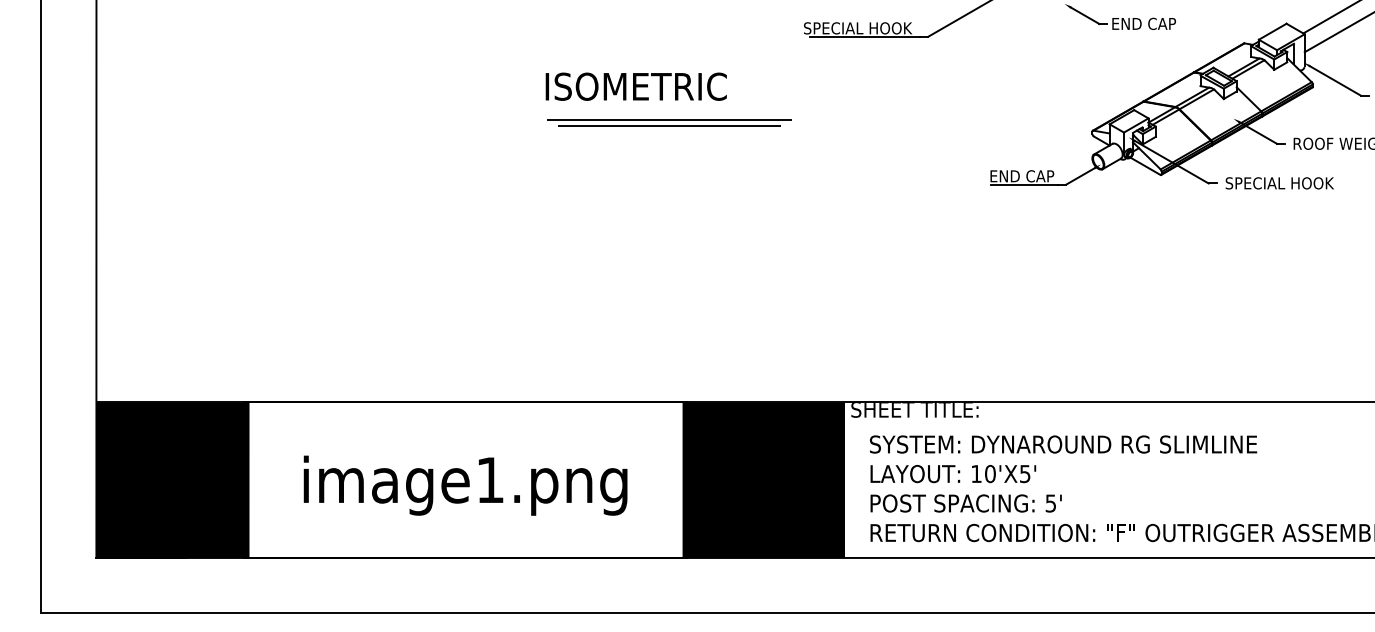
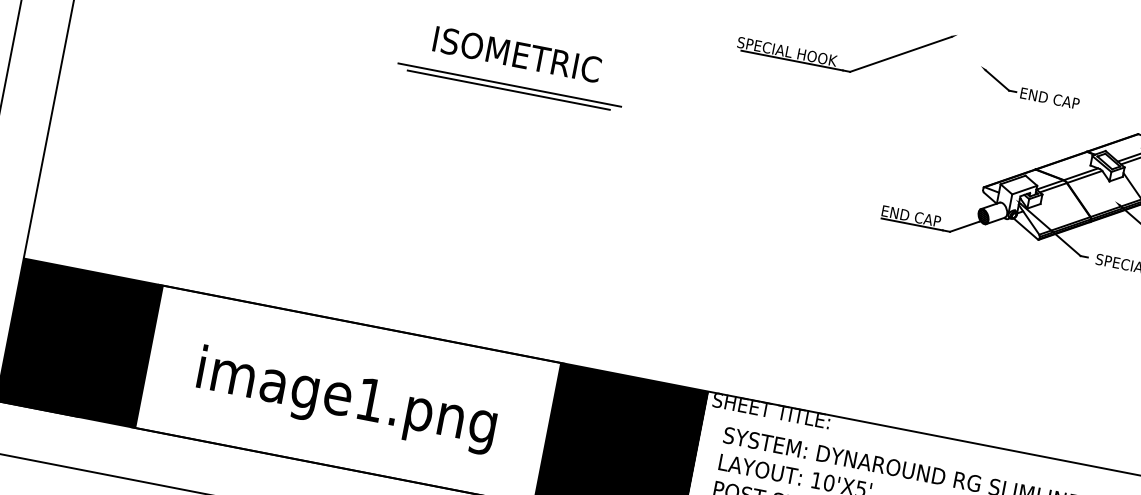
text: (635, 86) -> (516, 54), moved
part: (669, 122) -> (509, 87), moved
hatch: (1098, 161) -> (983, 216), added

